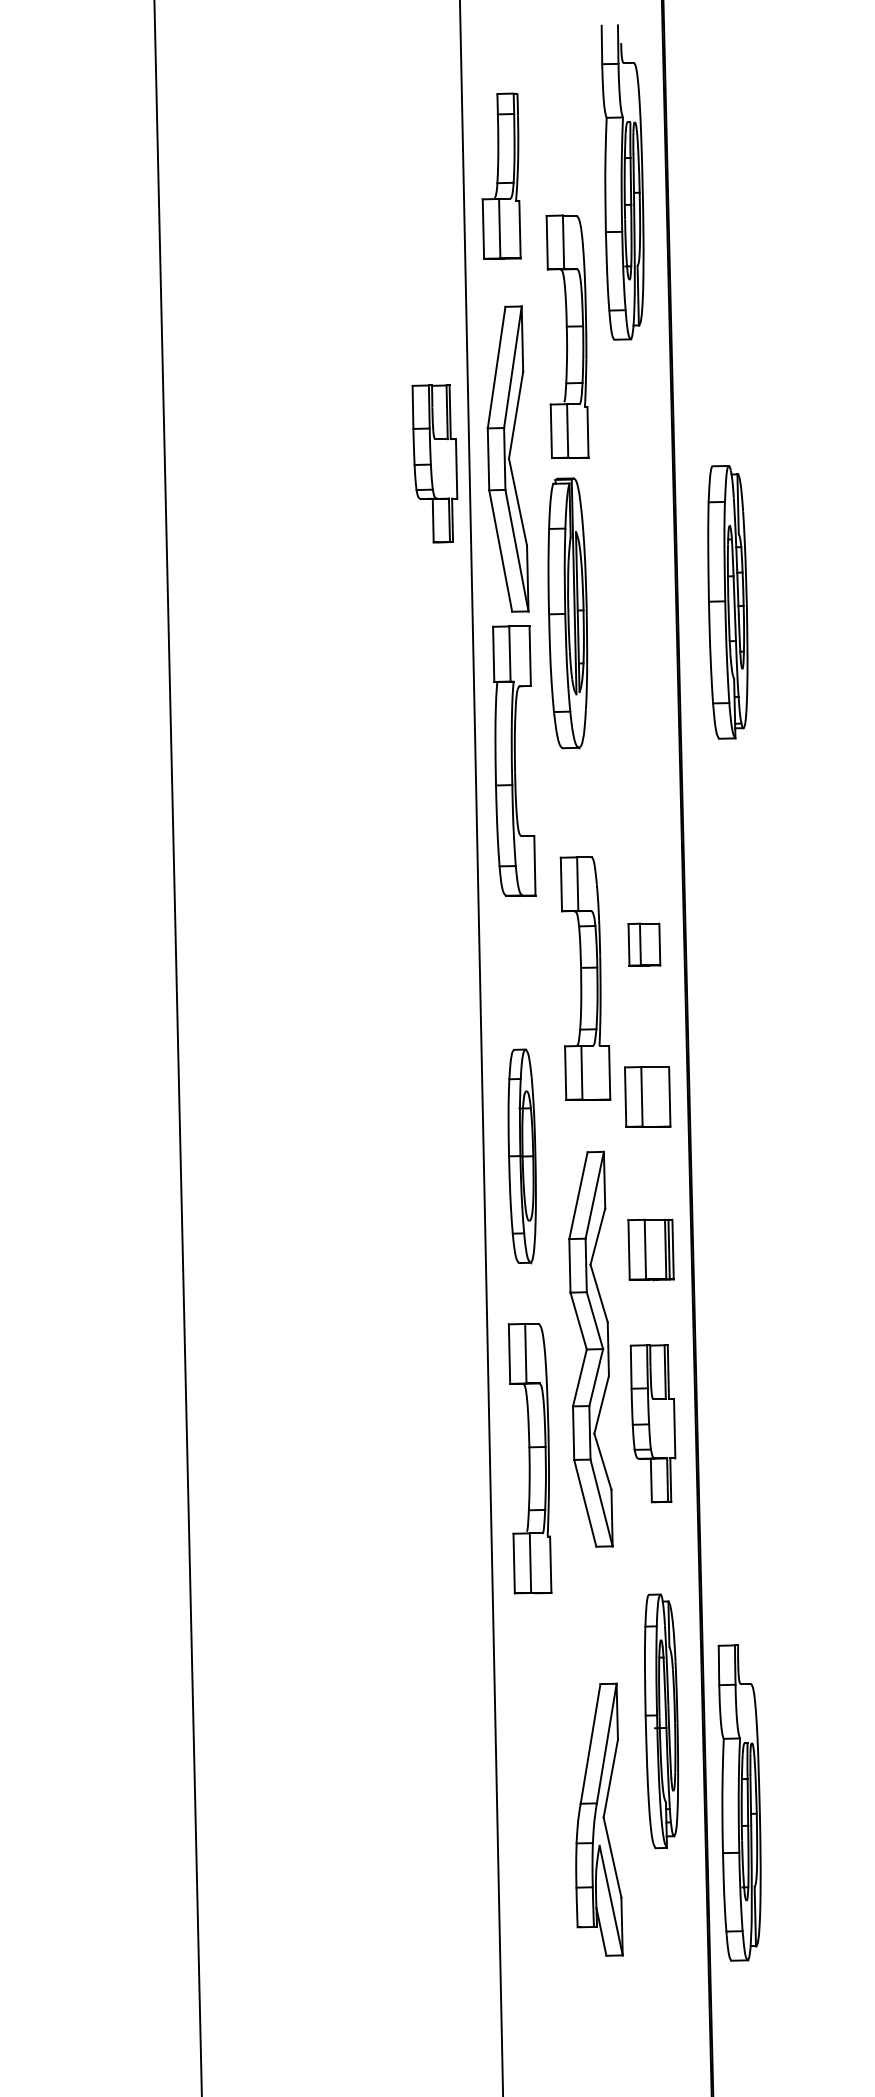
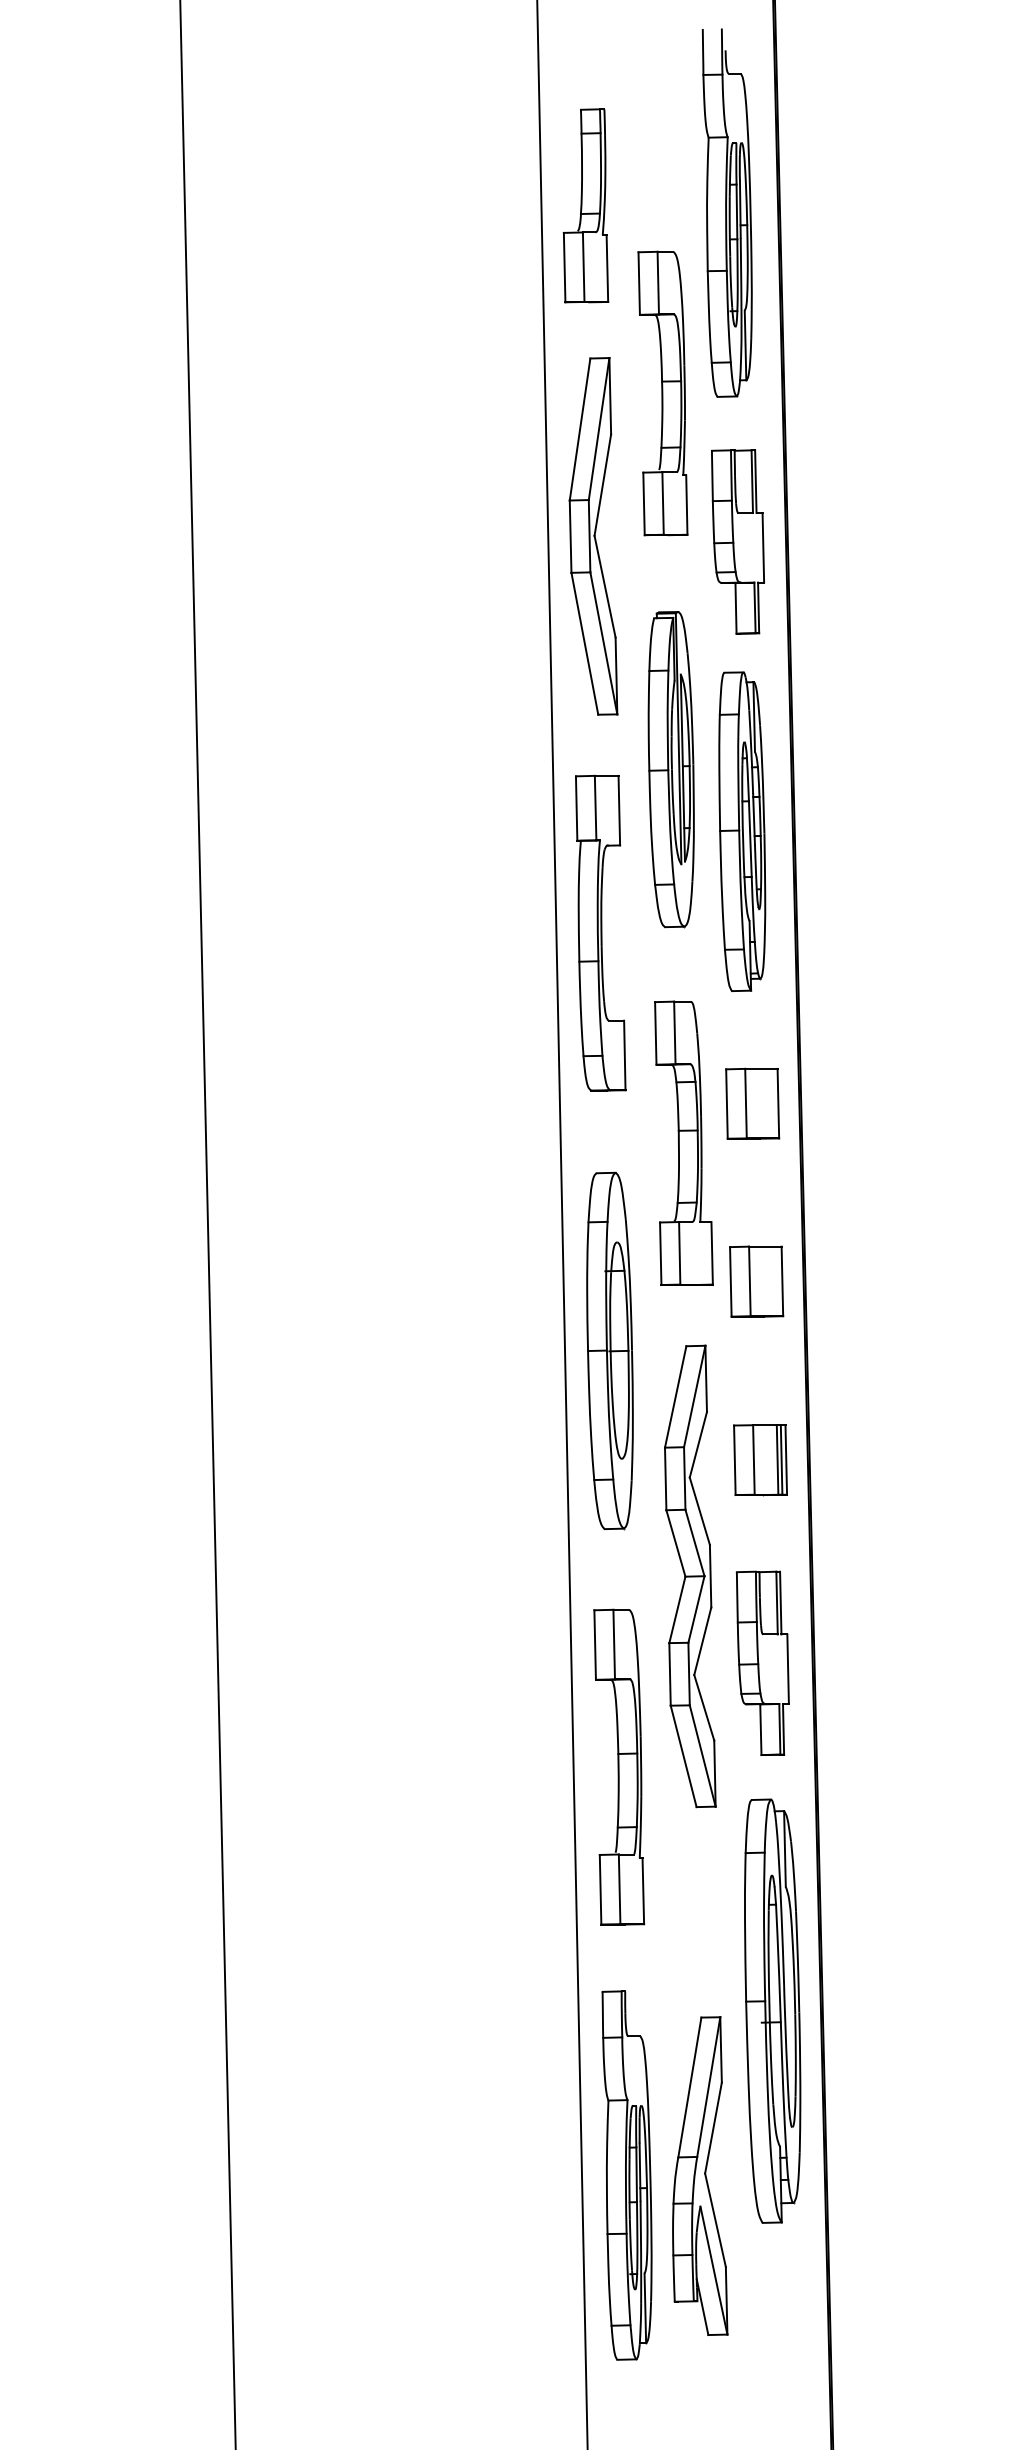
part: (434, 463) -> (737, 541), moved
part: (728, 602) -> (742, 831), moved
part: (567, 613) -> (670, 769), moved
part: (514, 760) -> (600, 932), moved
part: (644, 944) -> (752, 1103), size x1.43
part: (521, 1155) -> (609, 1350), size x1.43
part: (530, 1458) -> (619, 1766), moved
part: (661, 1720) -> (772, 2010), size x1.43
part: (739, 1802) -> (626, 2175), moved
part: (599, 1819) -> (700, 2175), moved

